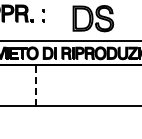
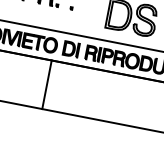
line: (35, 84) -> (46, 83), dashed -> solid

